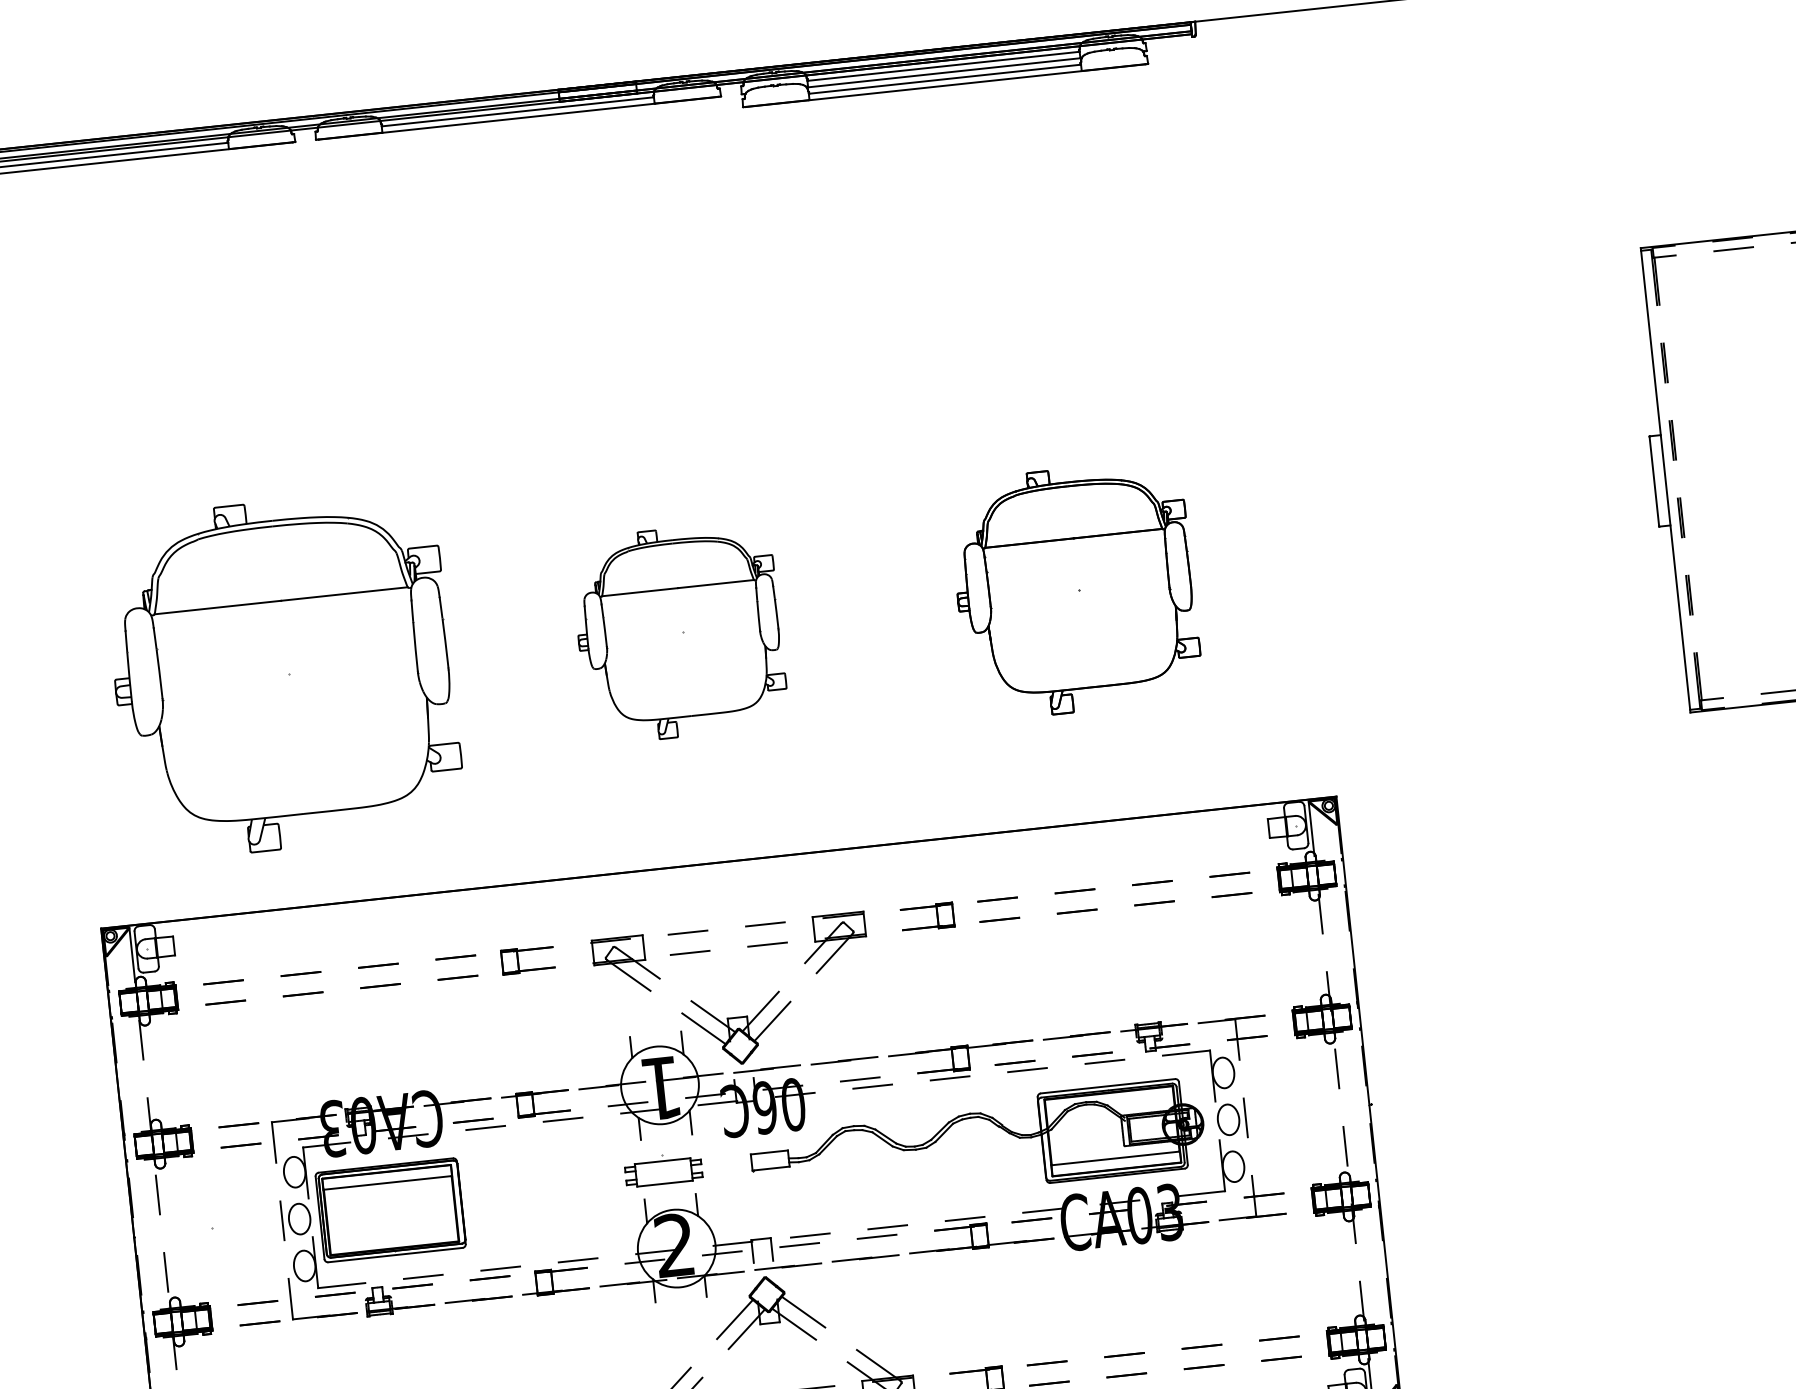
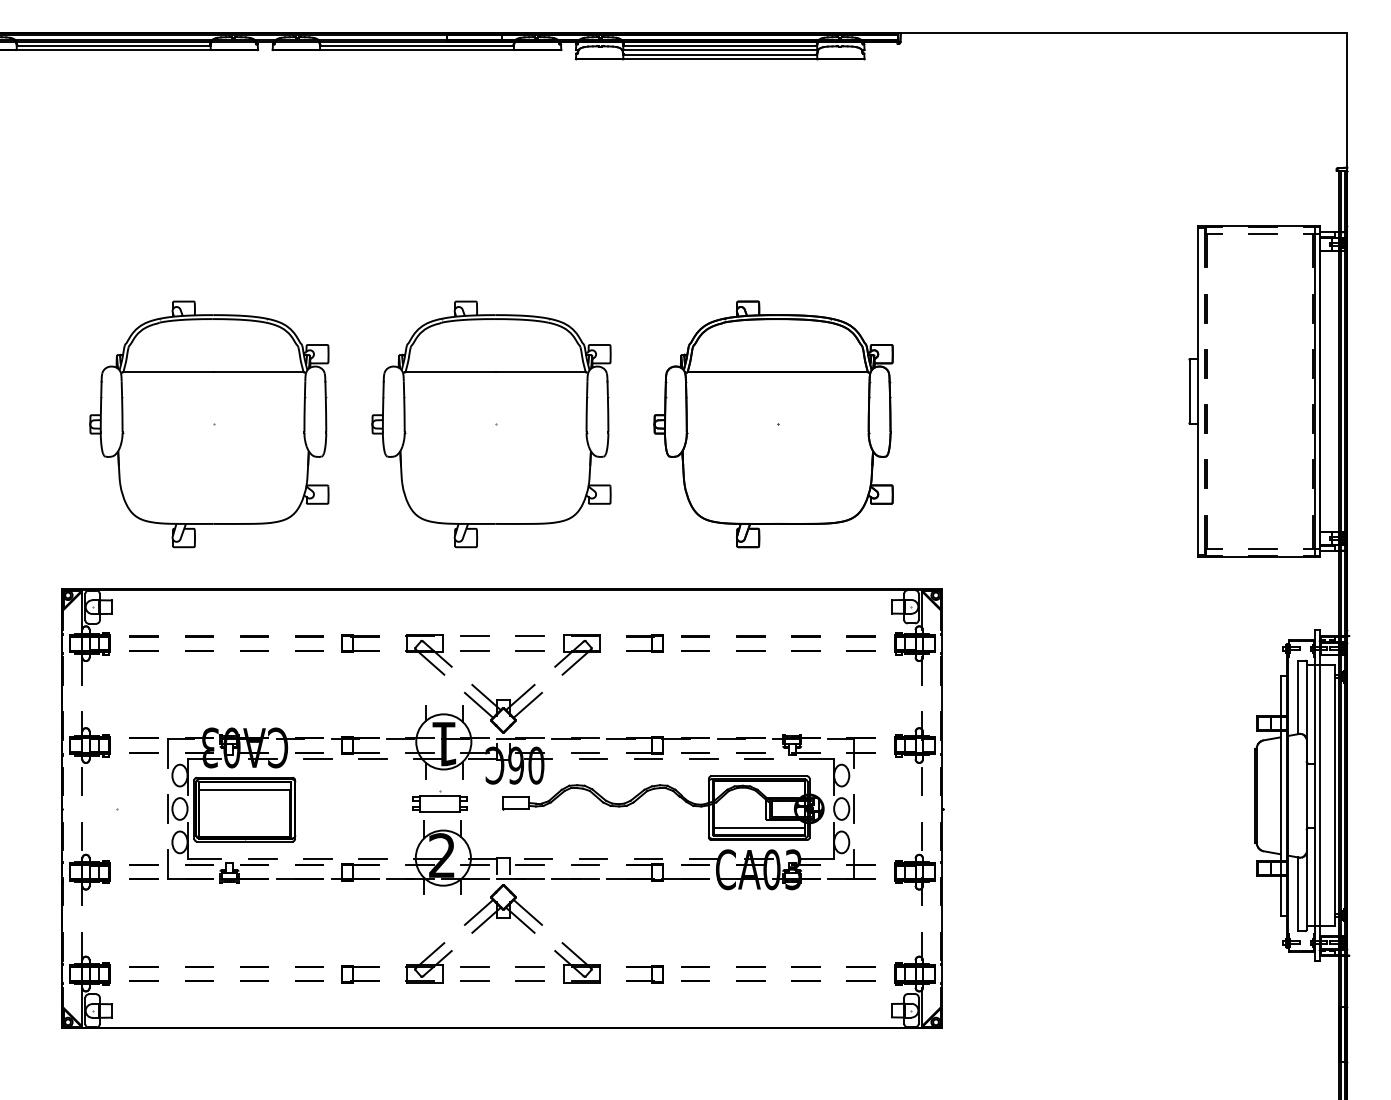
part: (1075, 590) -> (773, 424), size x1.43
part: (679, 632) -> (491, 424), size x1.67

